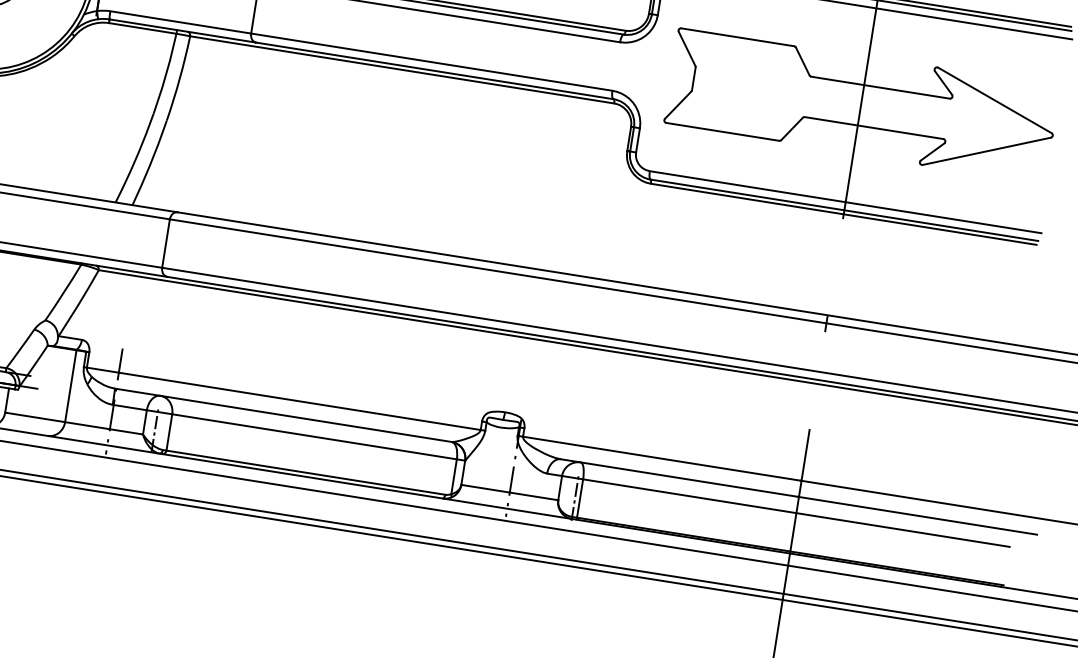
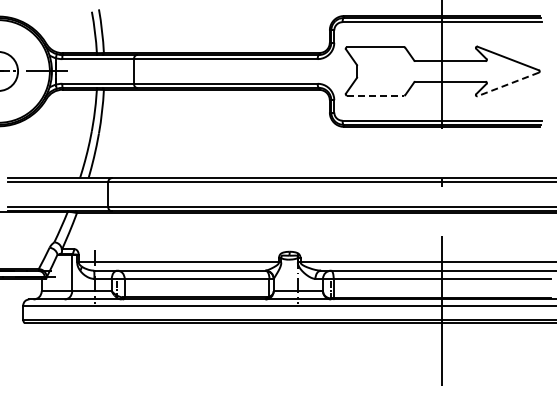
line: (722, 131) -> (375, 95), solid -> dashed
line: (987, 151) -> (508, 84), solid -> dashed

